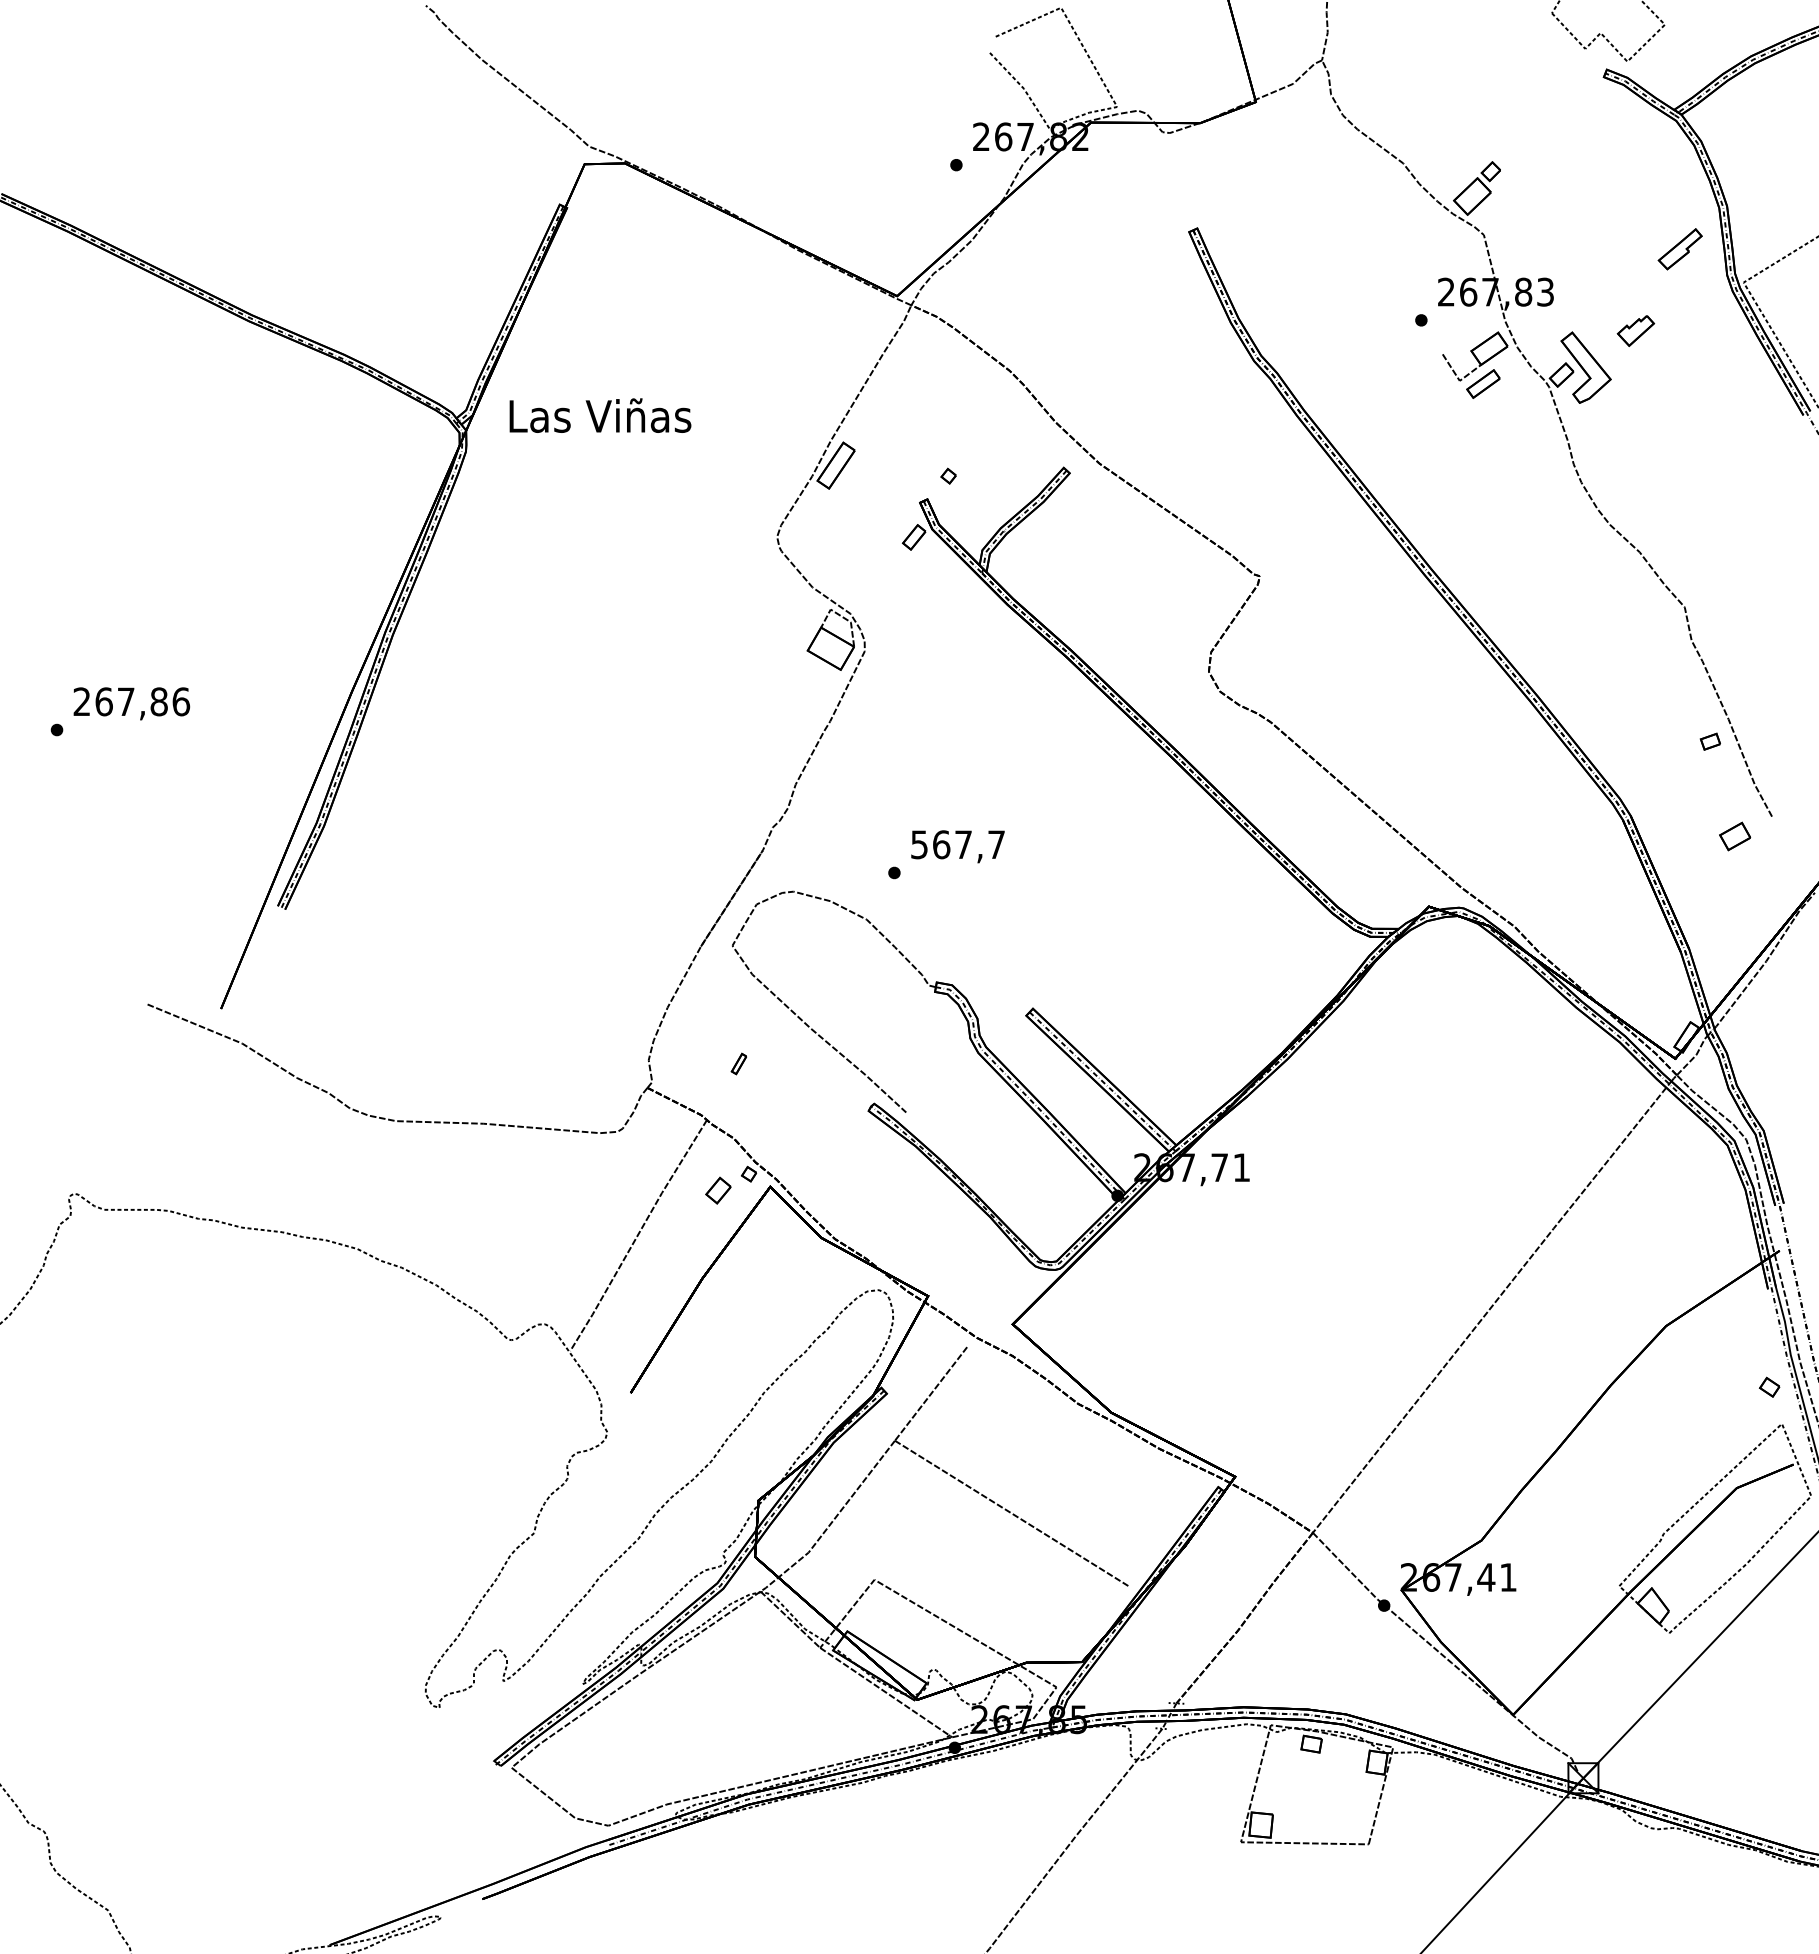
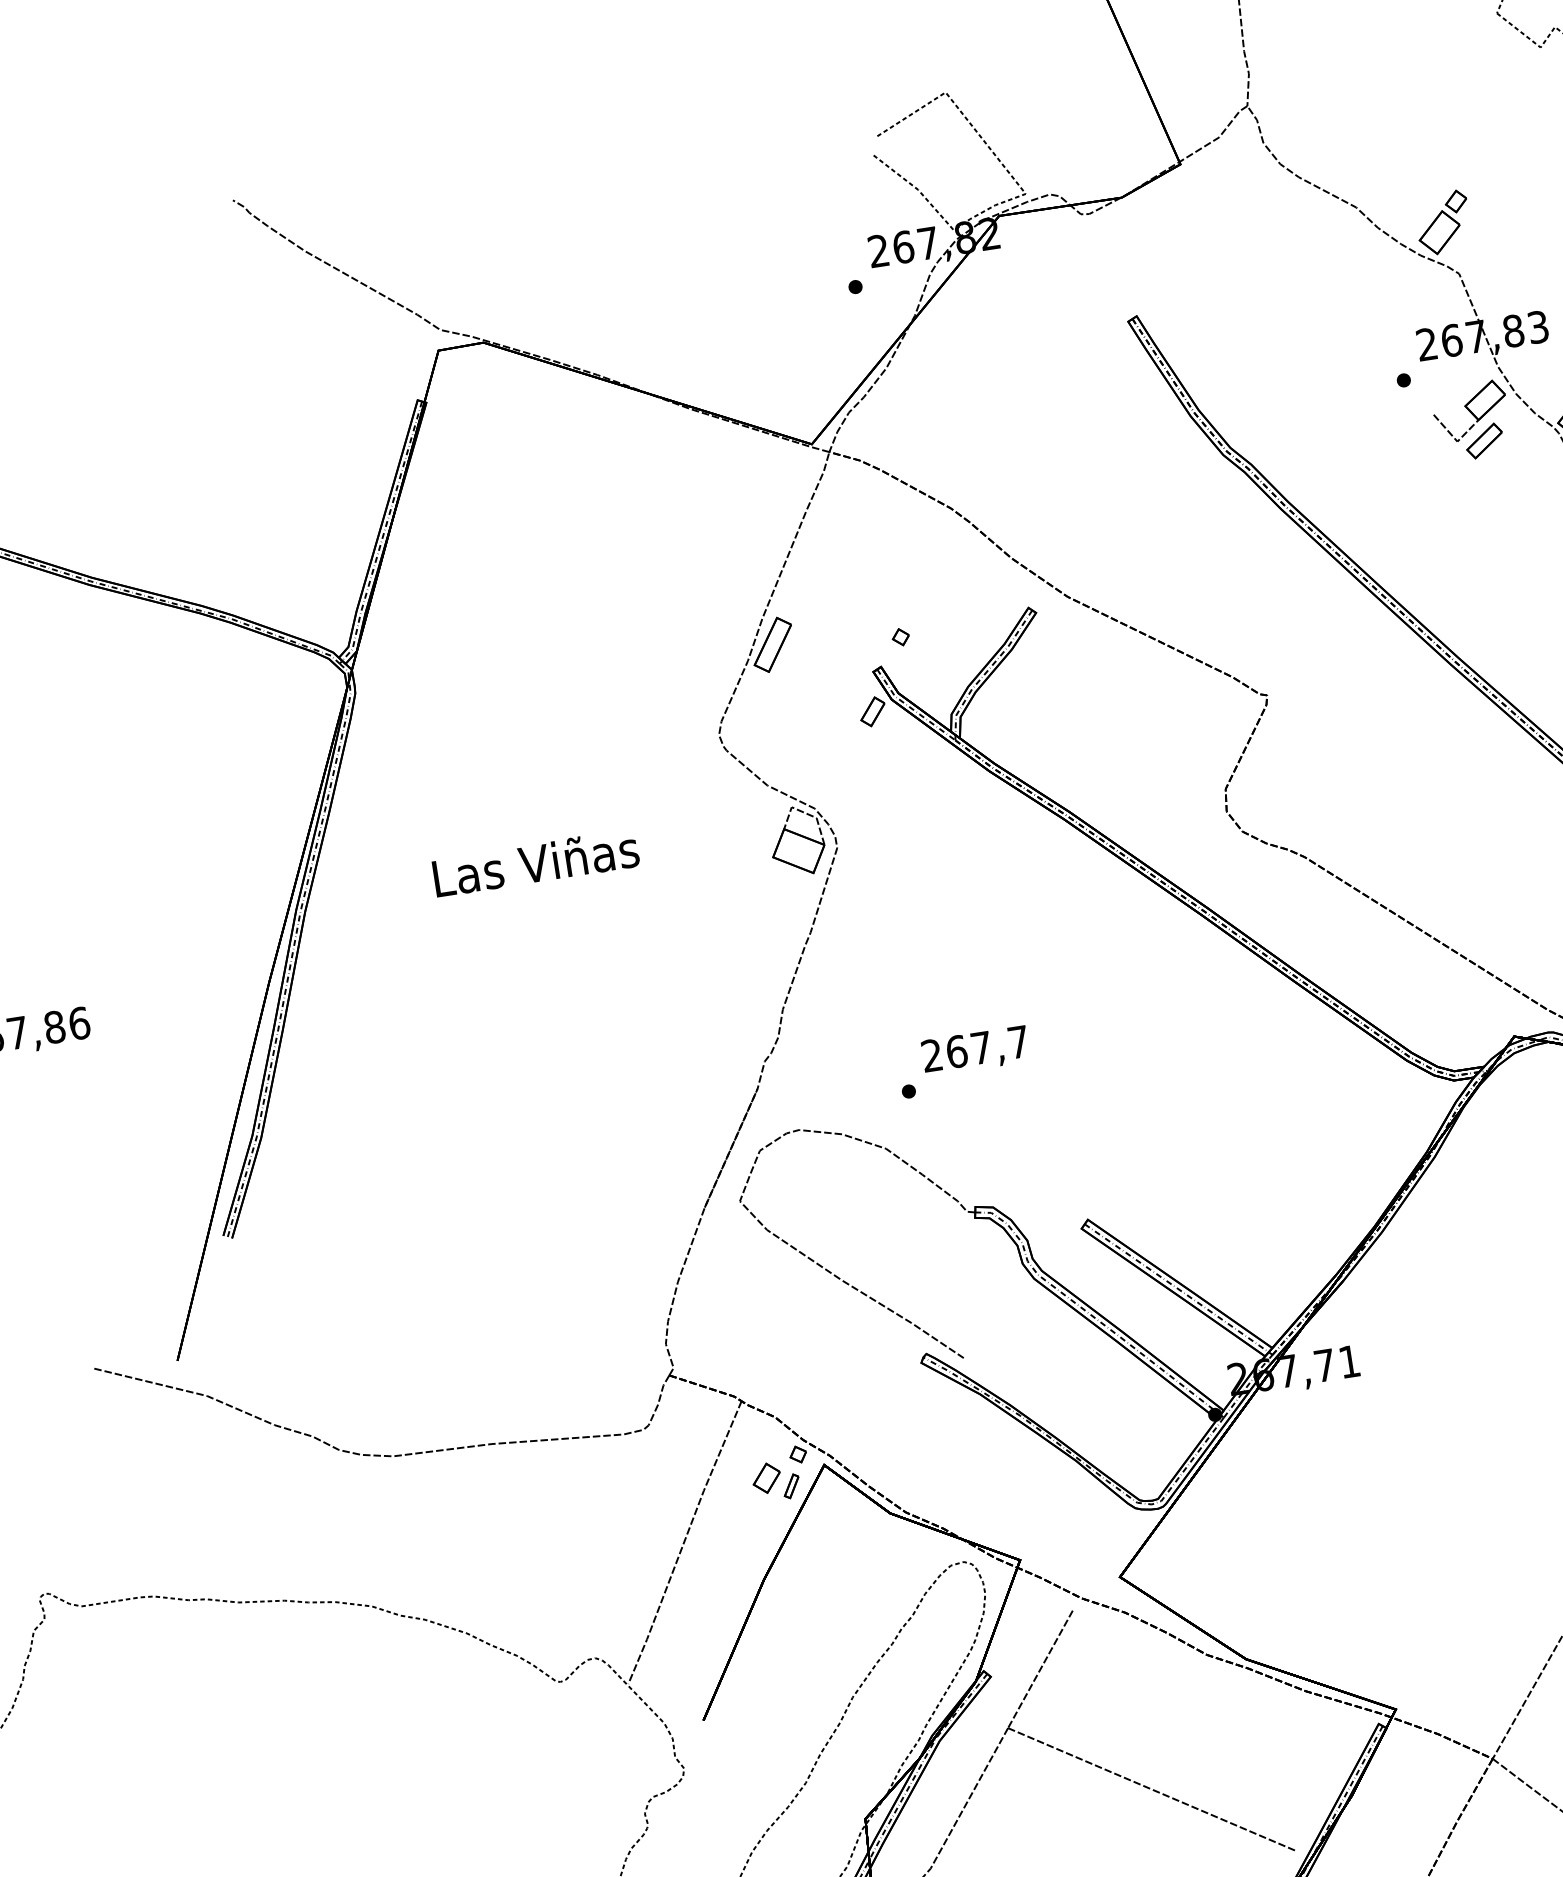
text: (600, 415) -> (536, 862), moved
text: (919, 844) -> (932, 1055), 567,7 -> 267,7
part: (738, 1063) -> (790, 1485), moved

